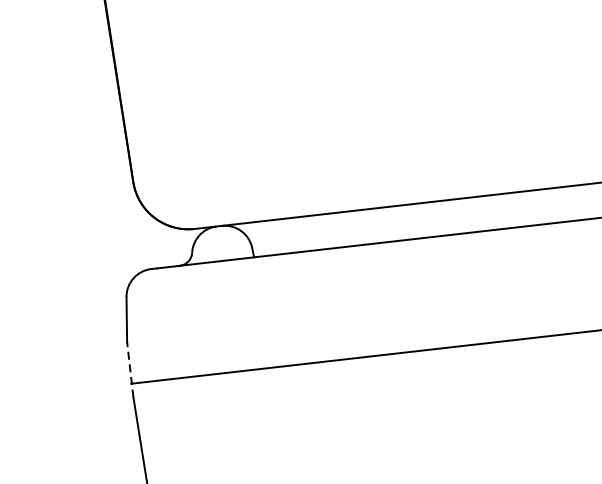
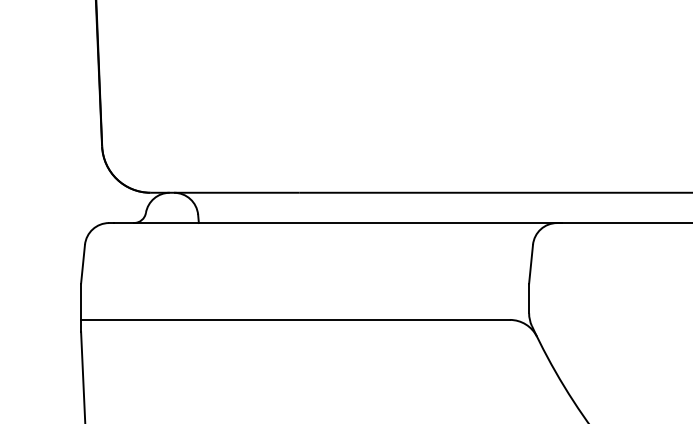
line: (130, 369) -> (81, 307), dashed -> solid

